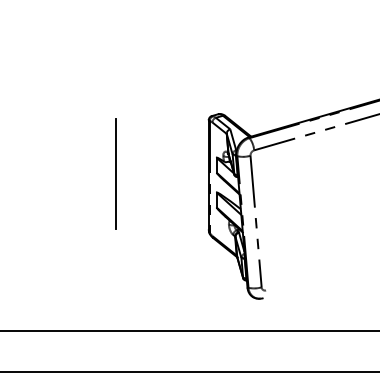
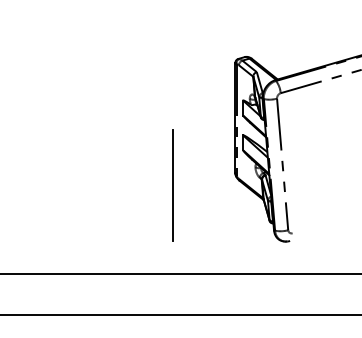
line: (115, 173) -> (172, 185), moved

